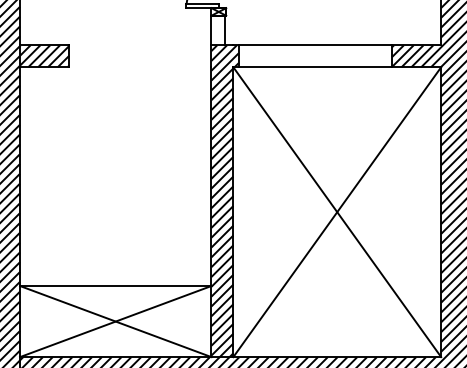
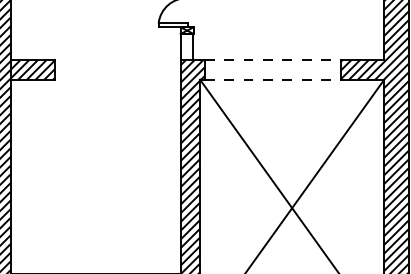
line: (315, 45) -> (272, 60), solid -> dashed
line: (315, 67) -> (272, 79), solid -> dashed

